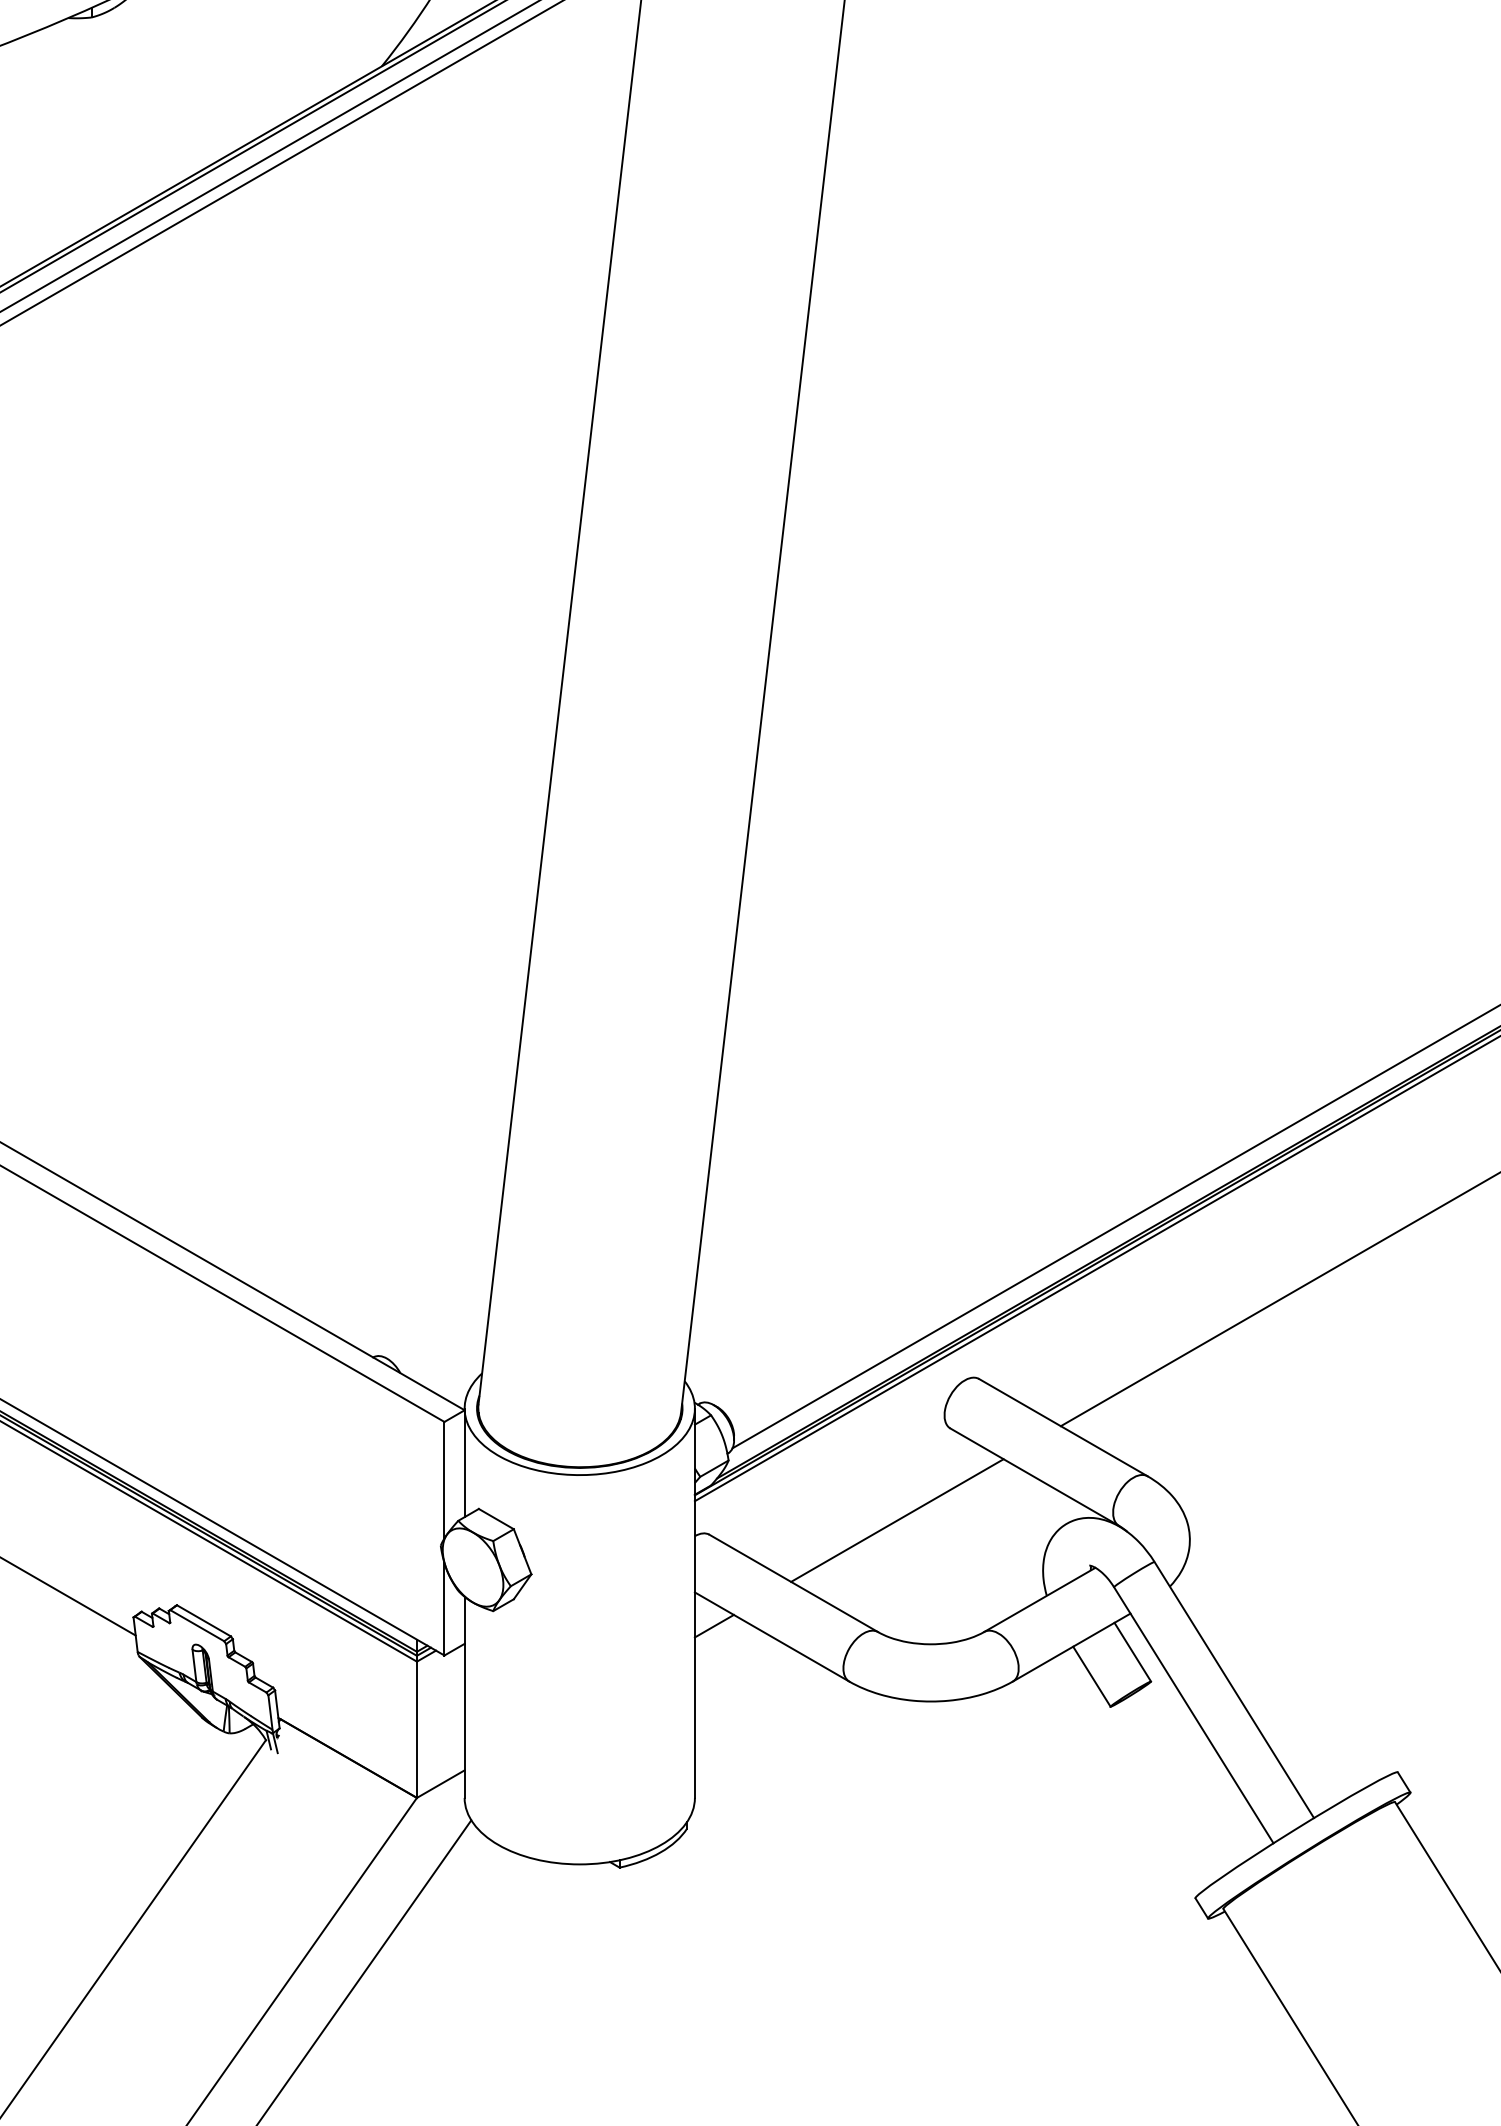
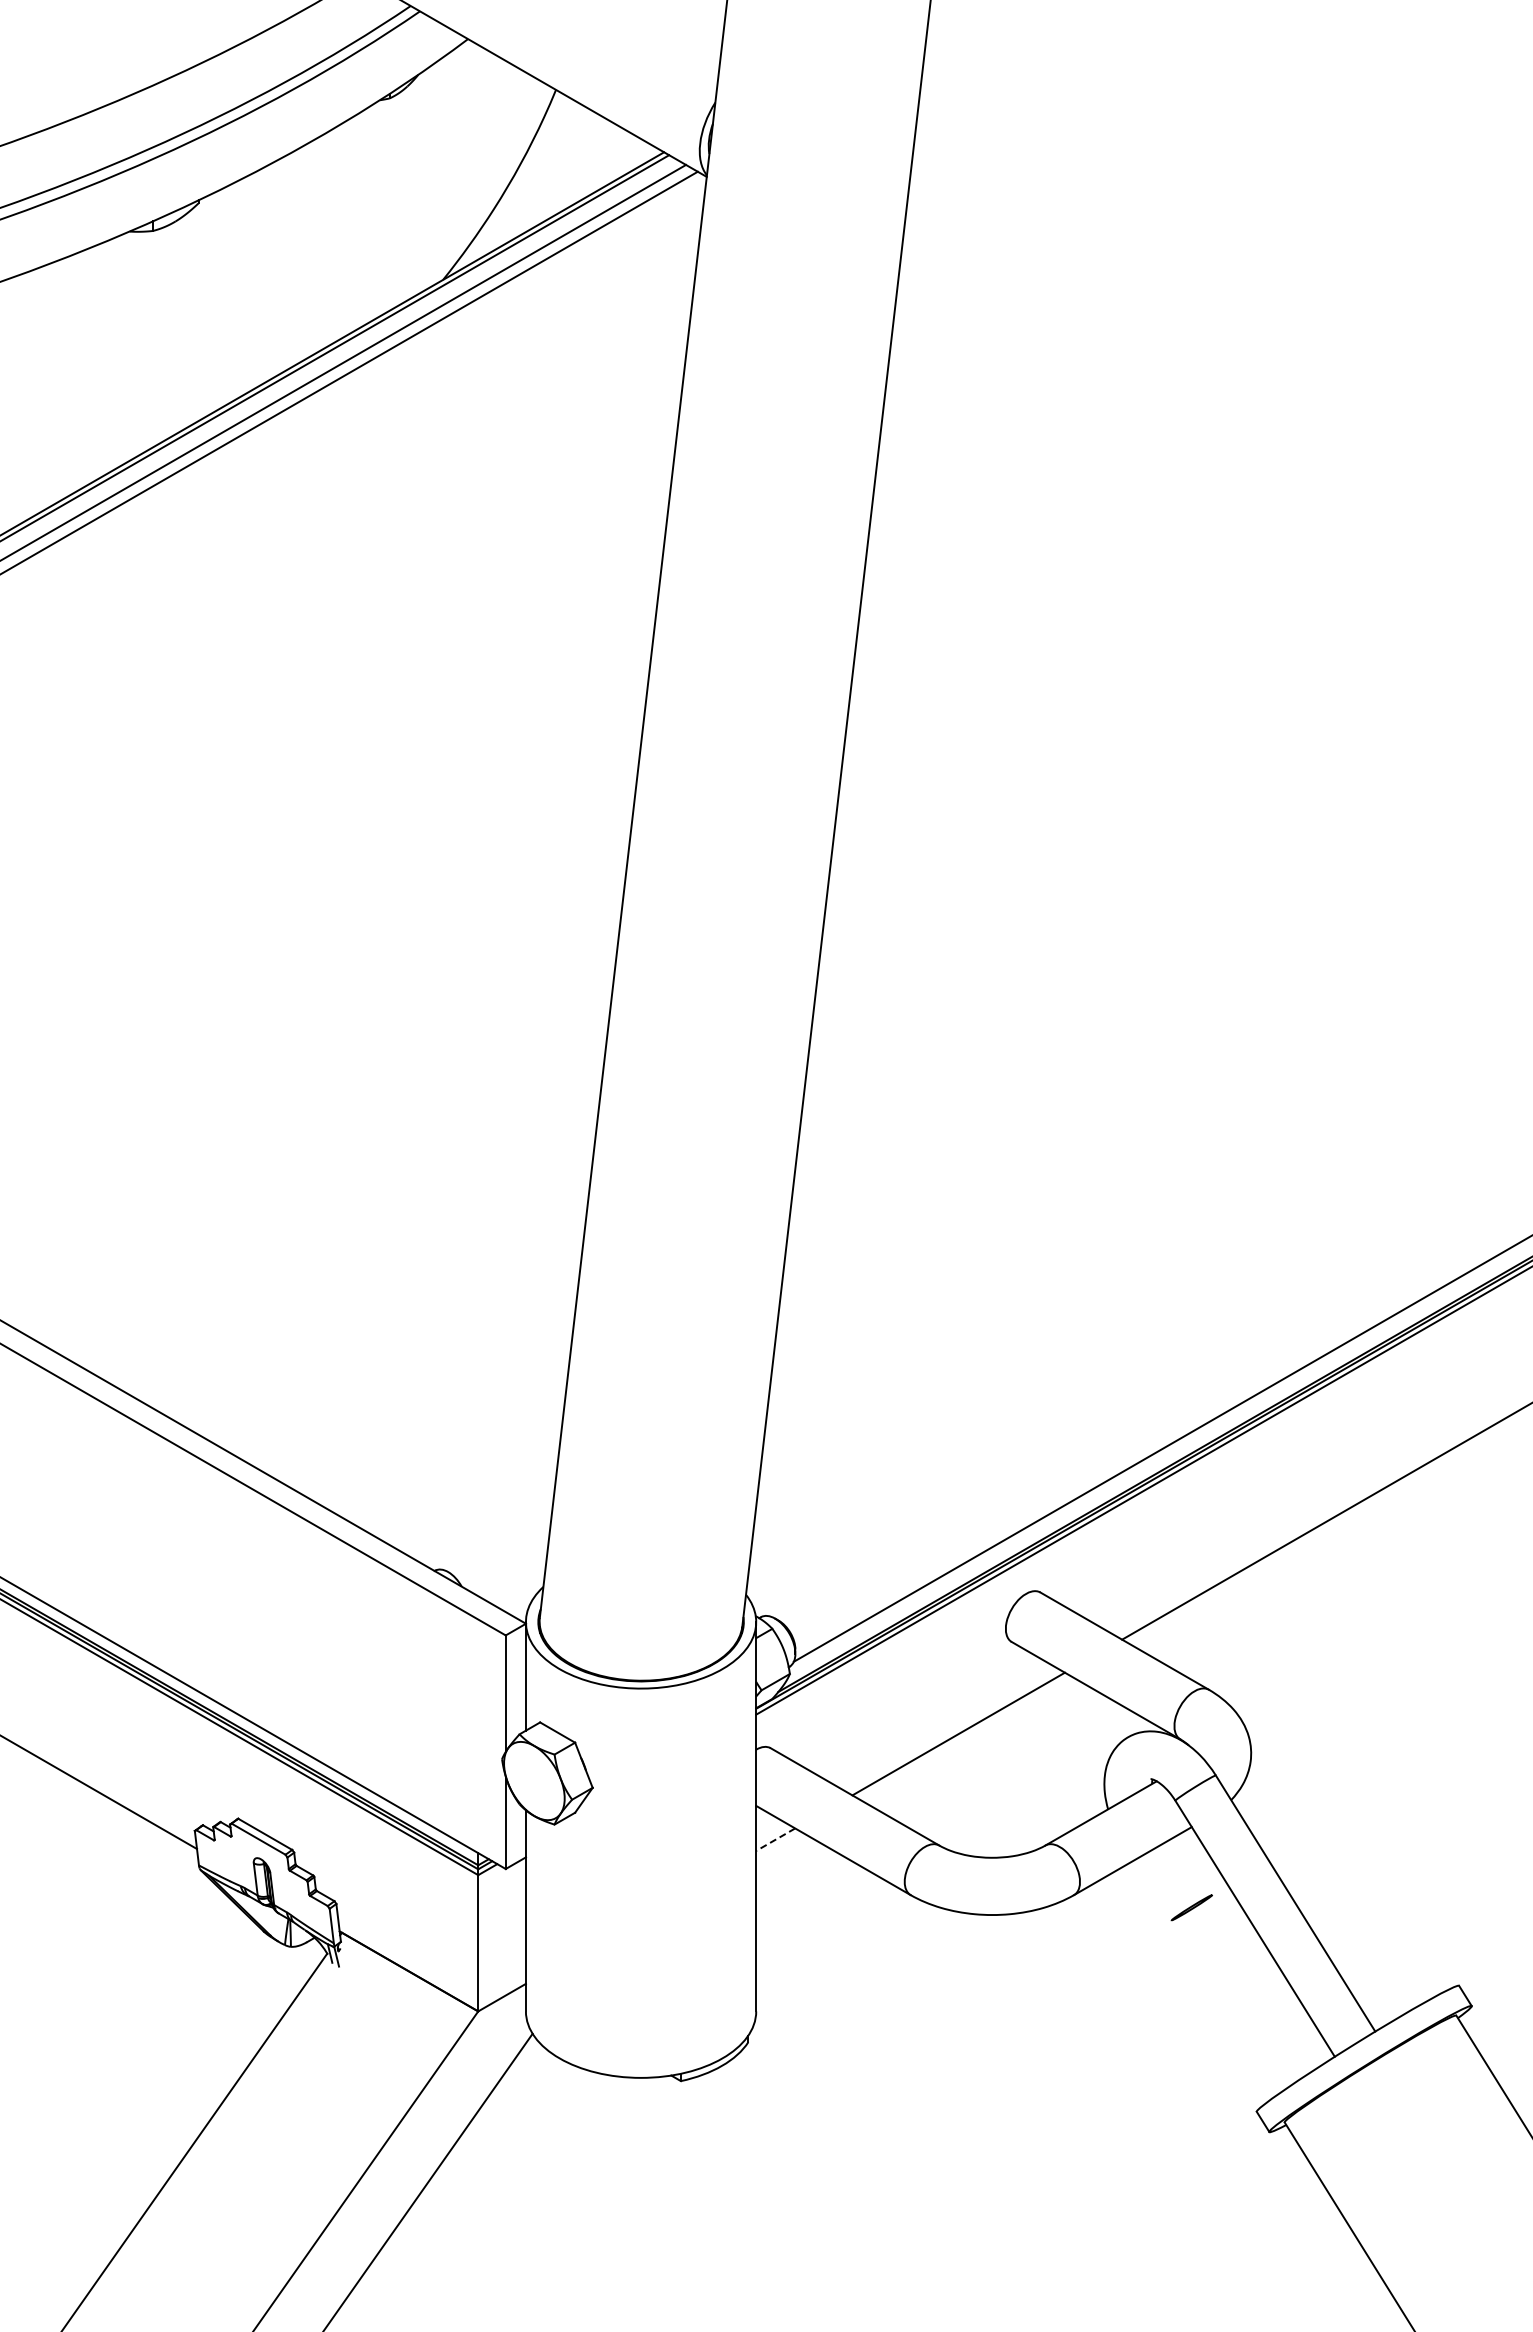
line: (714, 1626) -> (775, 1839), solid -> dashed
line: (1132, 1652) -> (1193, 1865), removed
line: (1091, 1677) -> (1152, 1890), removed

